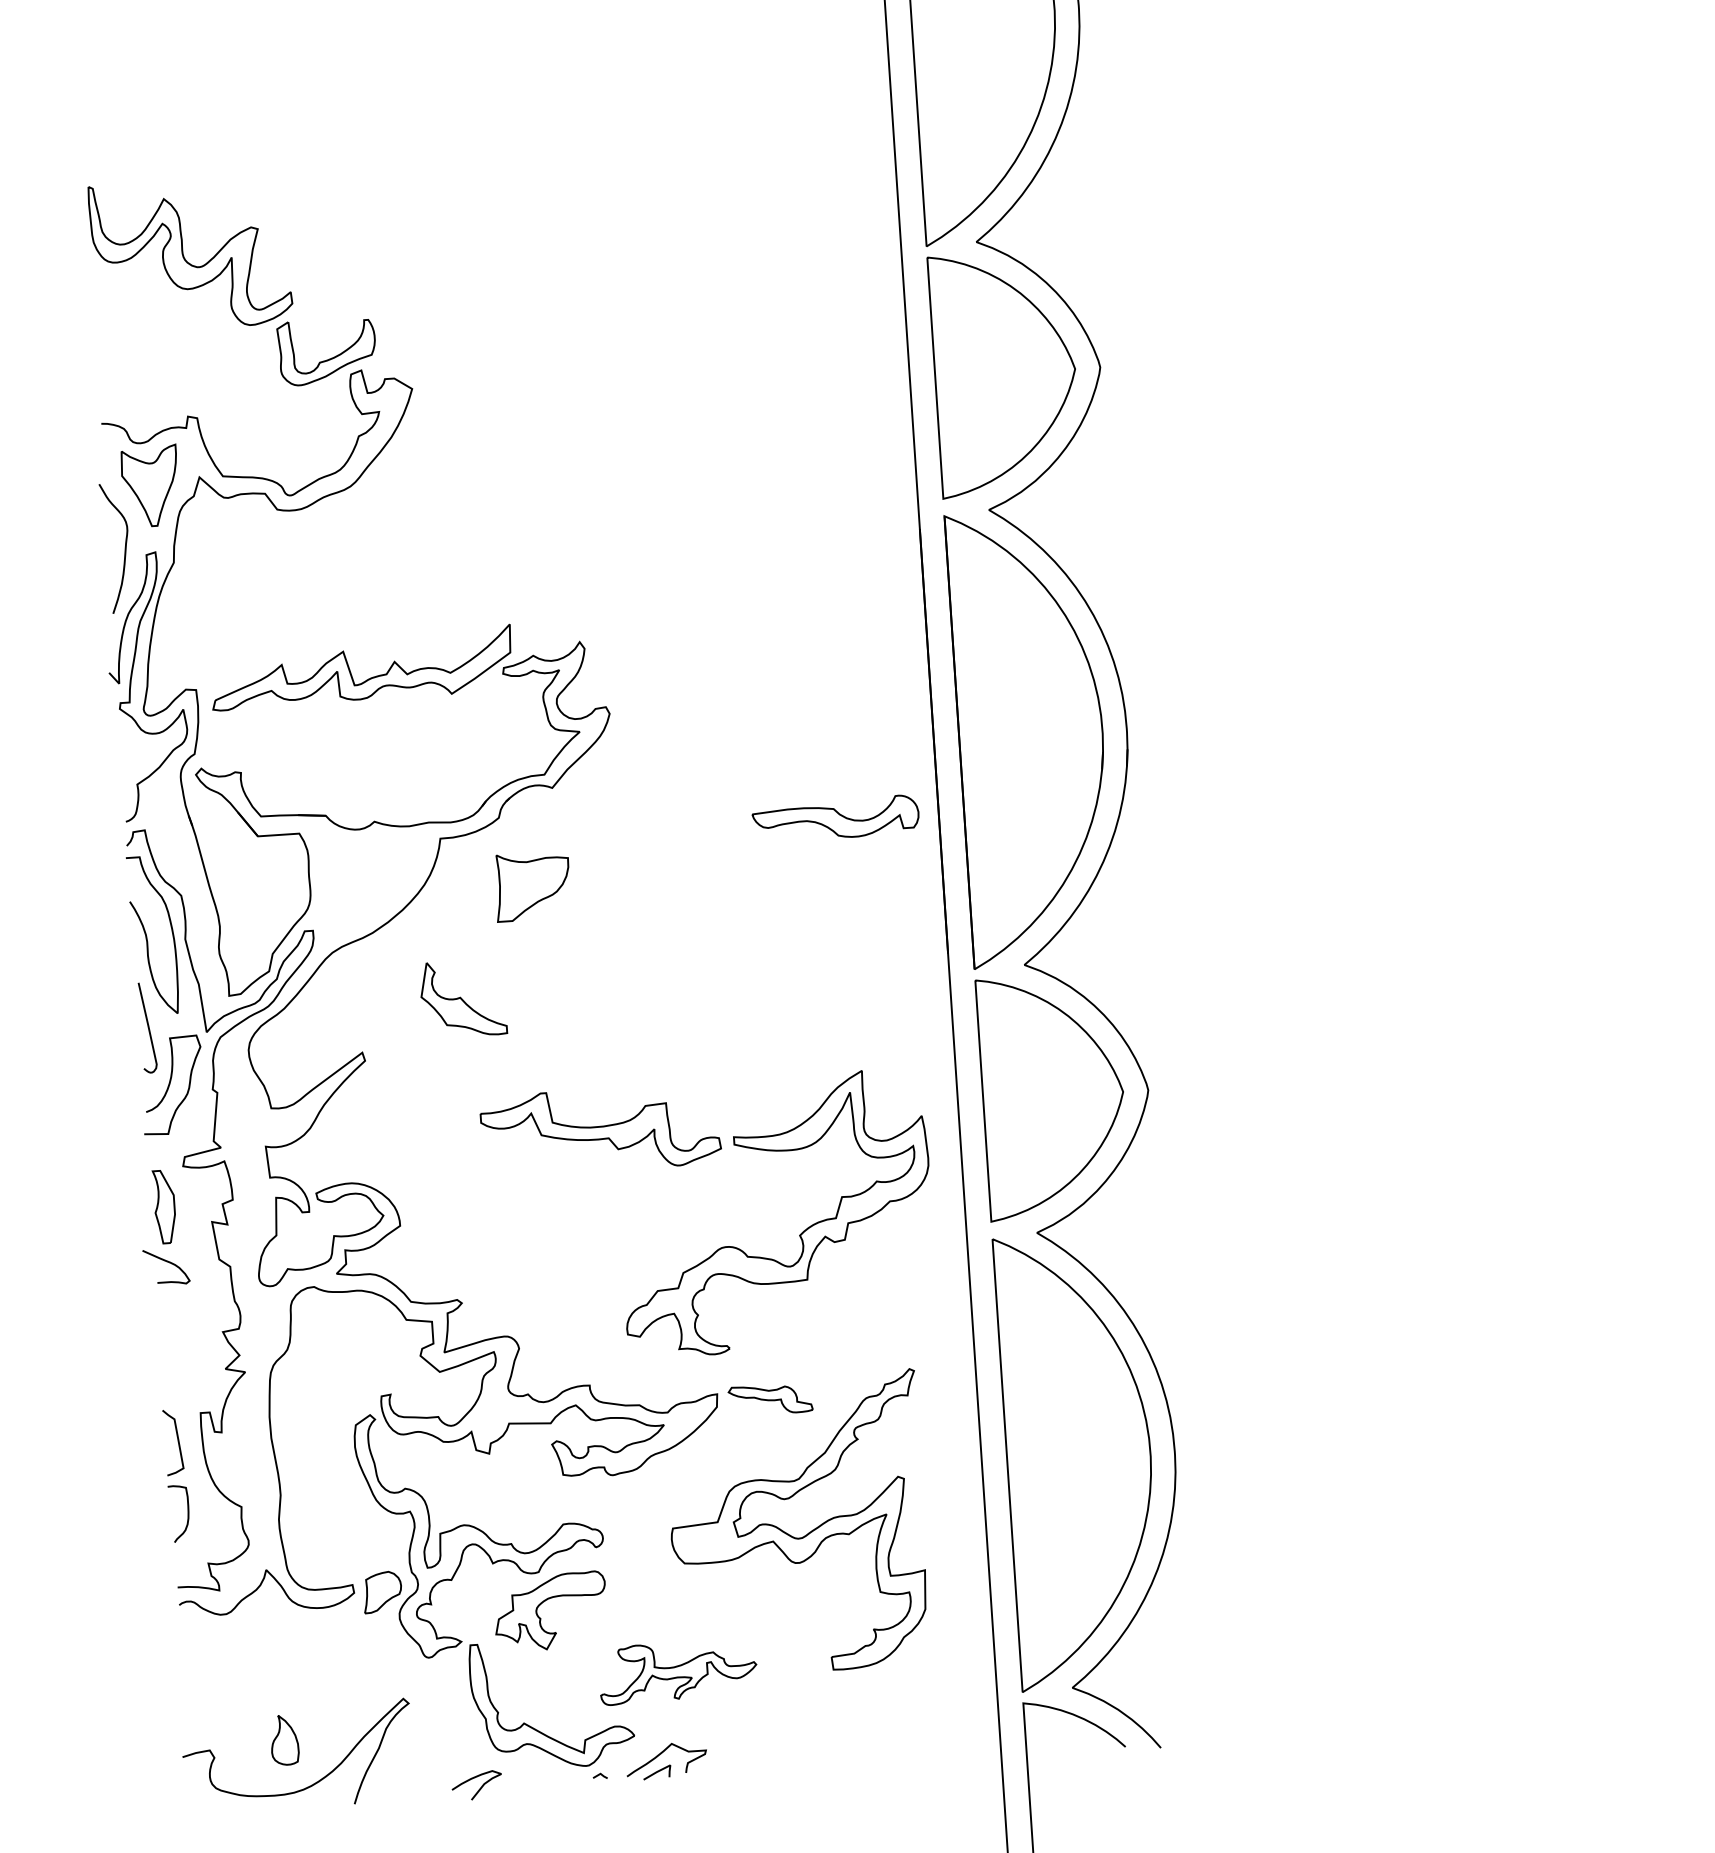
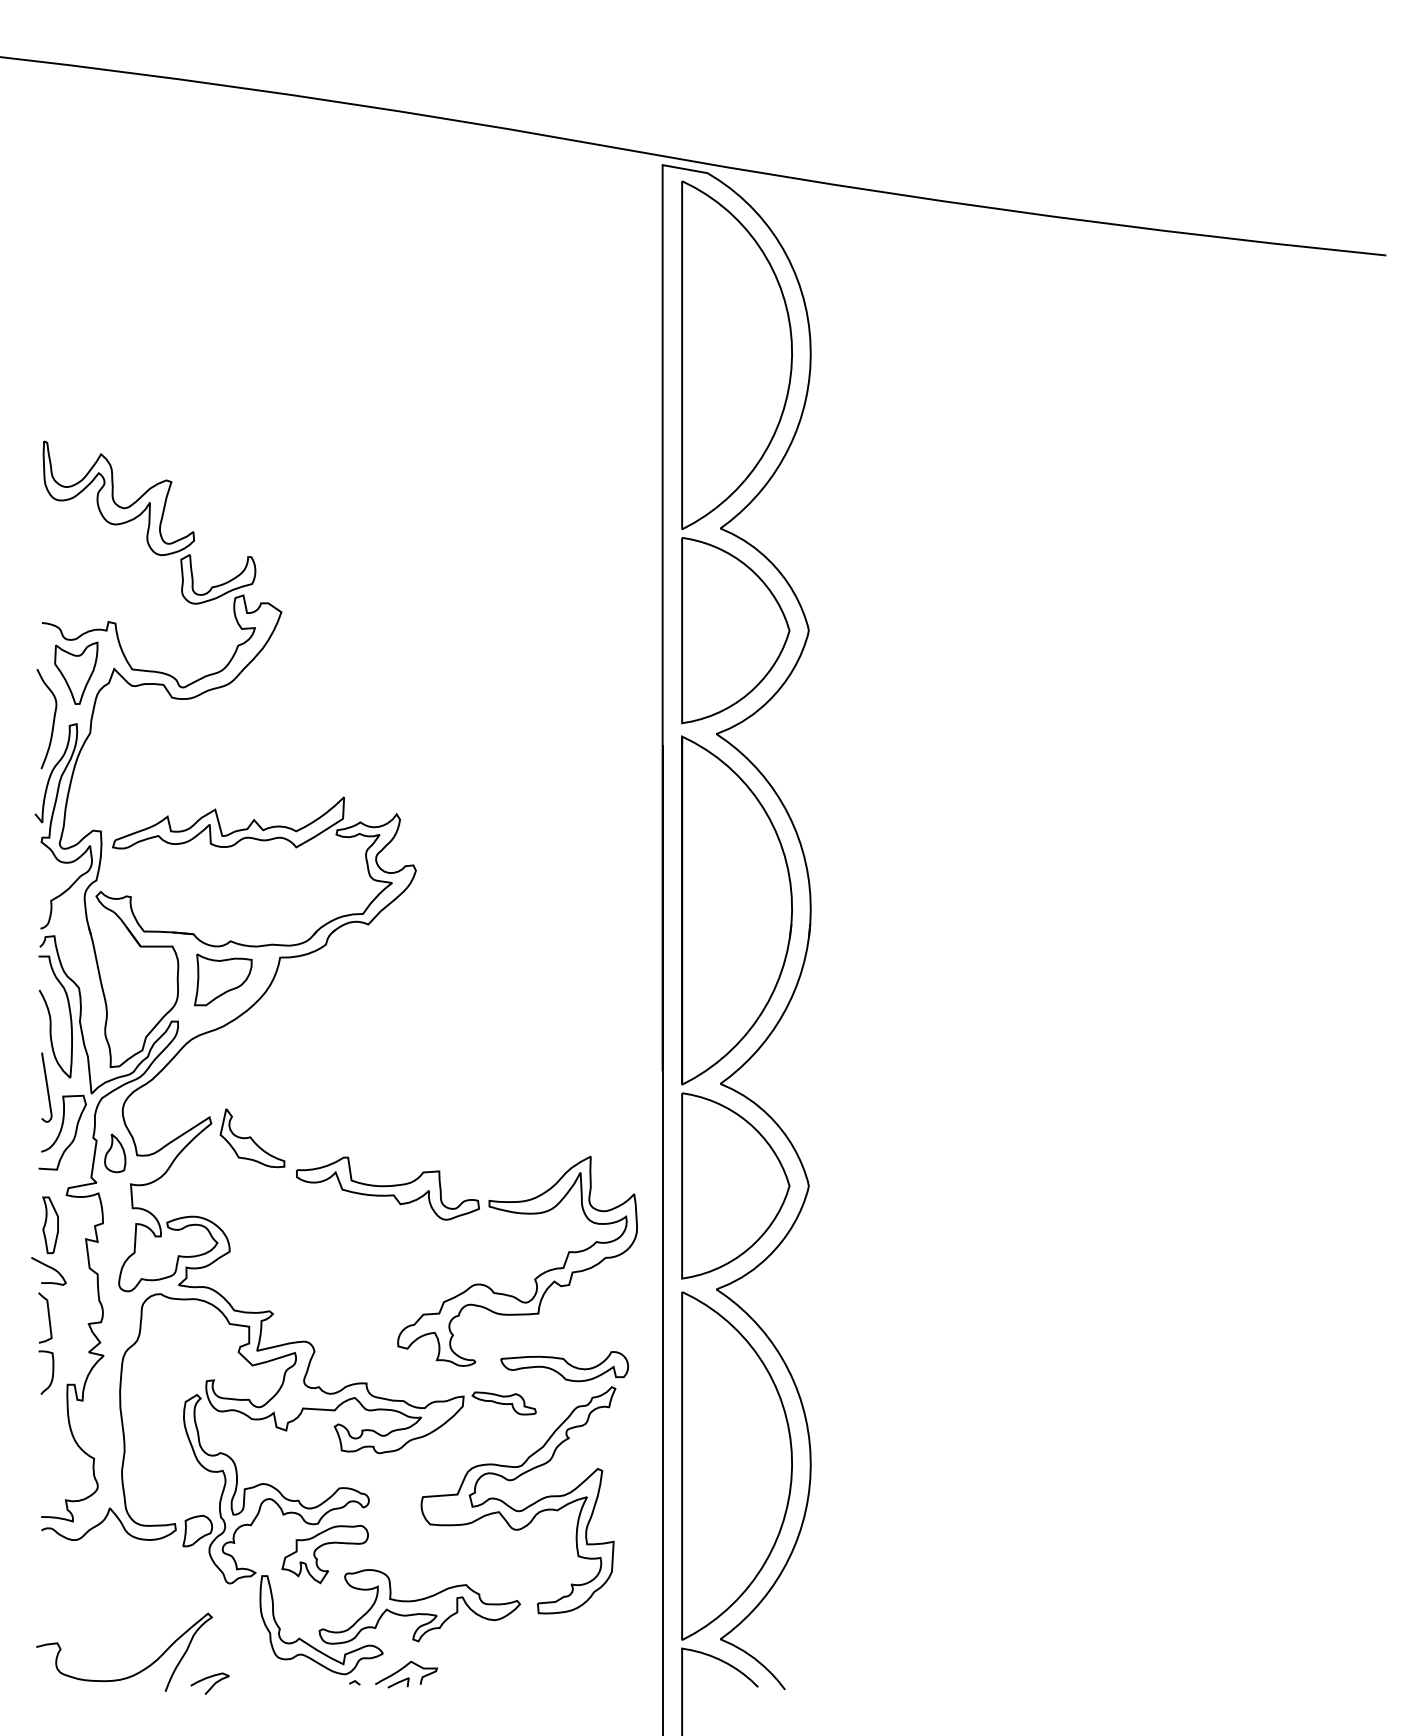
part: (835, 818) -> (564, 1366), moved
part: (532, 885) -> (223, 979), moved
part: (463, 999) -> (252, 1138), moved
part: (177, 1475) -> (46, 1343), moved
part: (677, 1671) -> (419, 1606), size x1.67
part: (285, 1740) -> (115, 1153), moved
curve: (480, 1787) -> (212, 1685), moved

